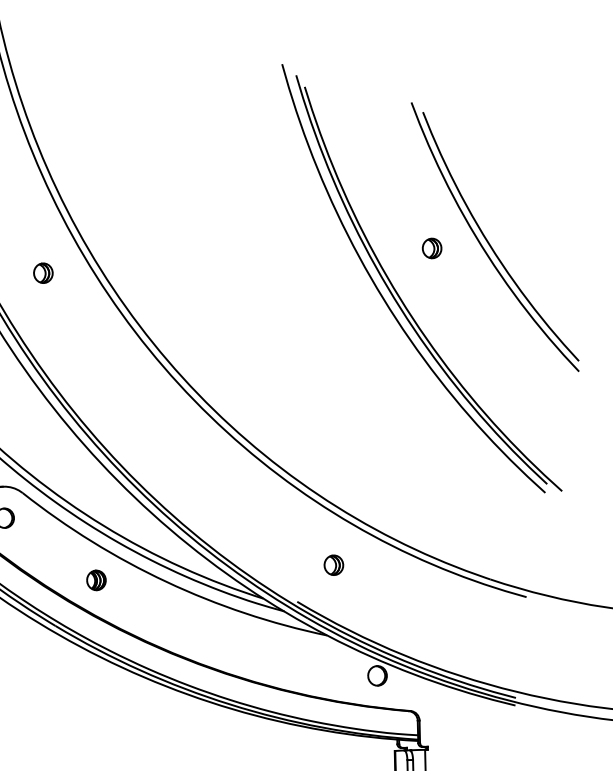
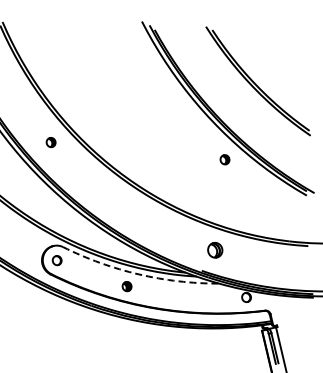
part: (431, 247) -> (224, 159), moved
part: (334, 563) -> (215, 249), size x1.6
part: (95, 579) -> (126, 286), moved
arc: (165, 581) -> (138, 274), solid -> dashed

